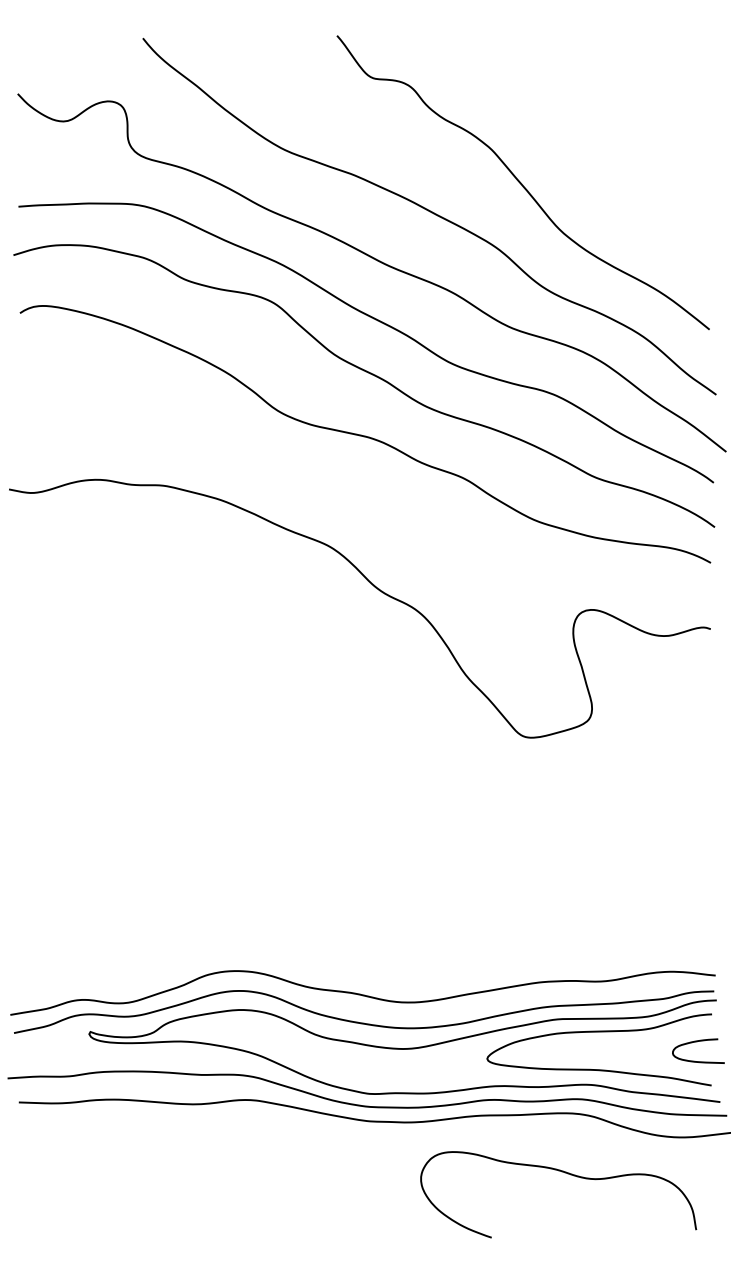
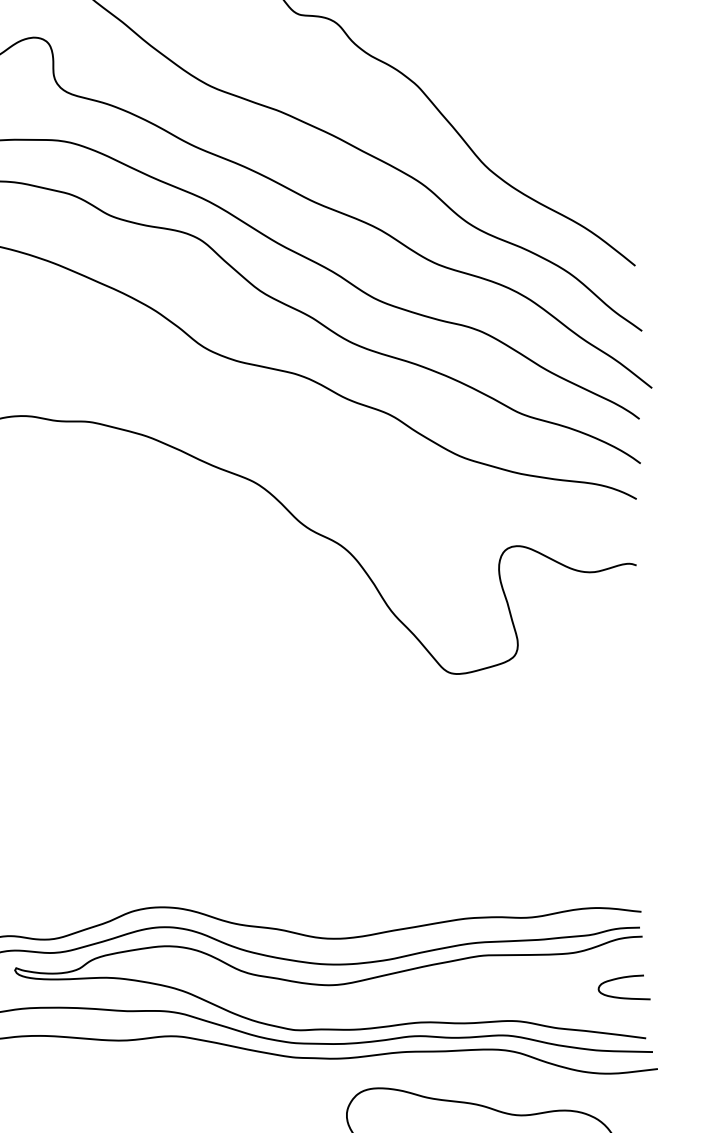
curve: (598, 1032) -> (524, 968), removed

